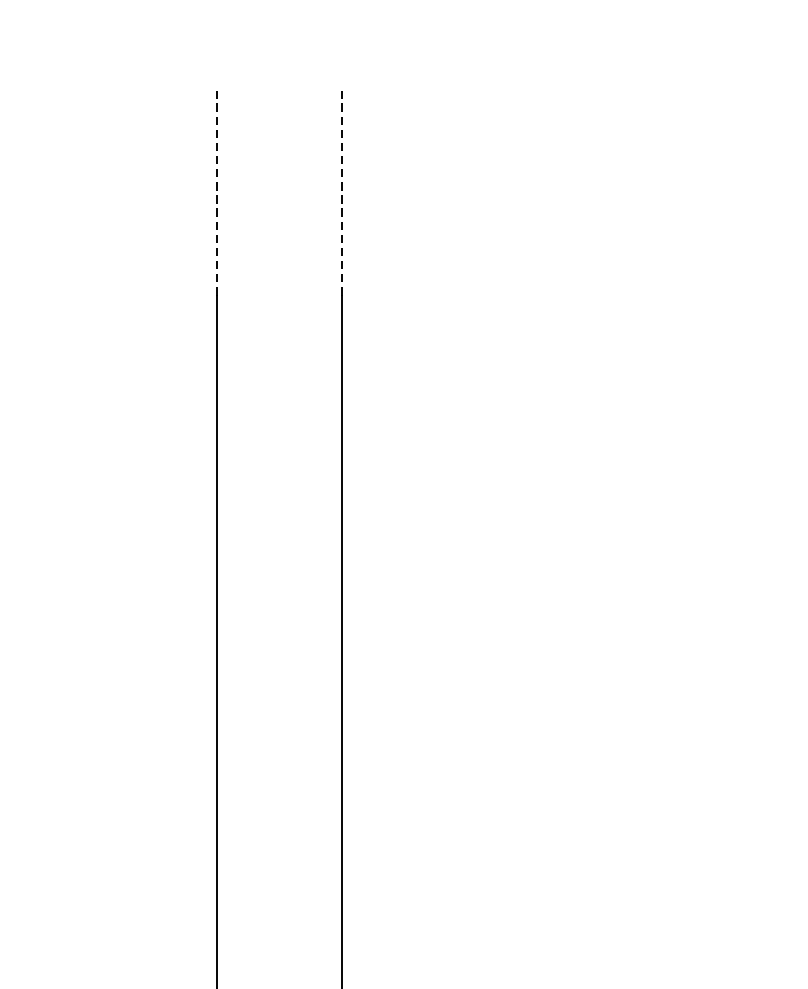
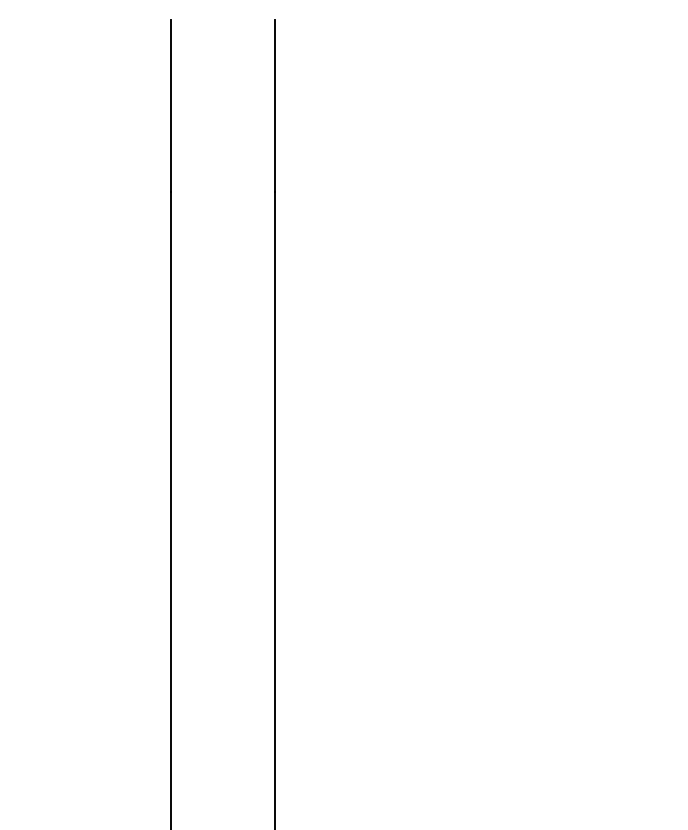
line: (217, 193) -> (170, 106), dashed -> solid
line: (342, 193) -> (275, 106), dashed -> solid

